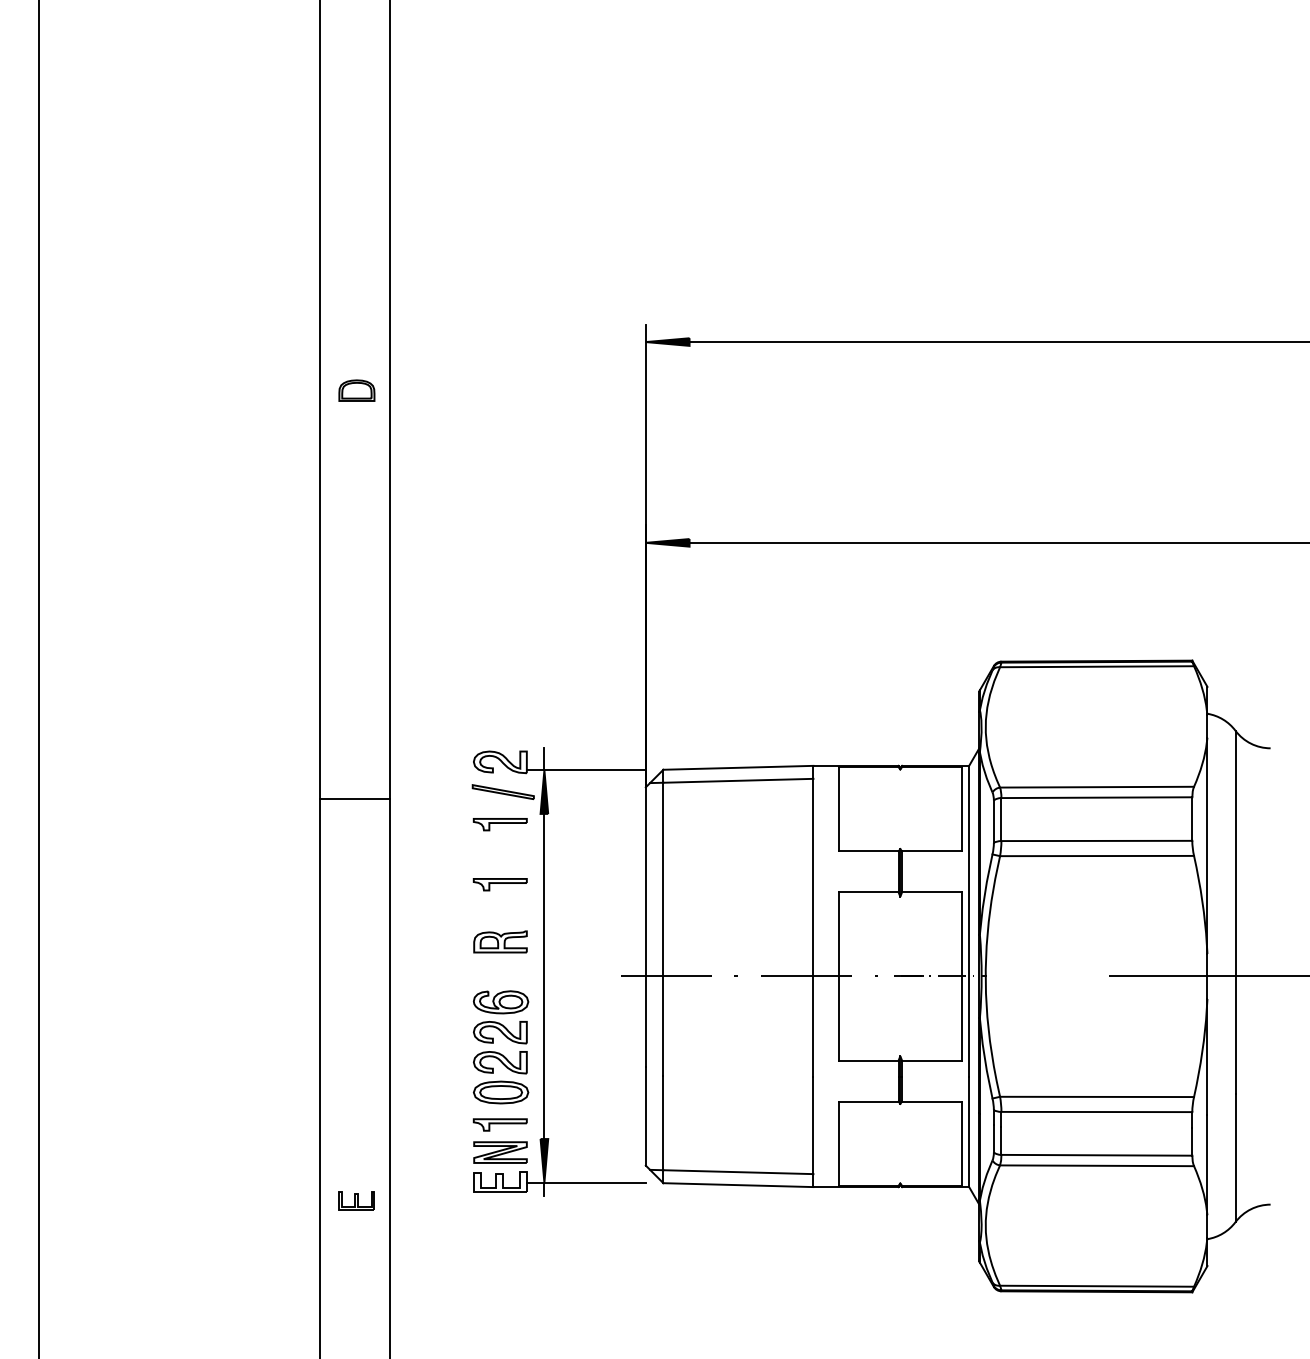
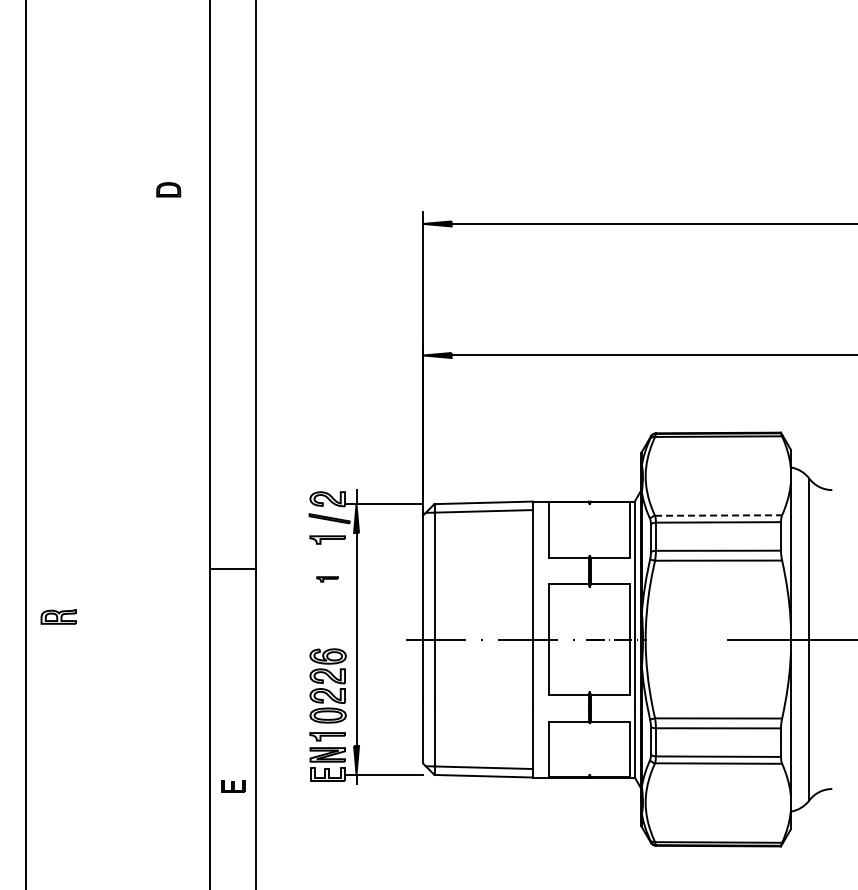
part: (356, 390) -> (168, 189), moved
line: (1096, 787) -> (718, 515), solid -> dashed
line: (355, 799) -> (232, 569), moved
part: (500, 884) -> (327, 579), size x0.6
part: (500, 941) -> (58, 616), moved

